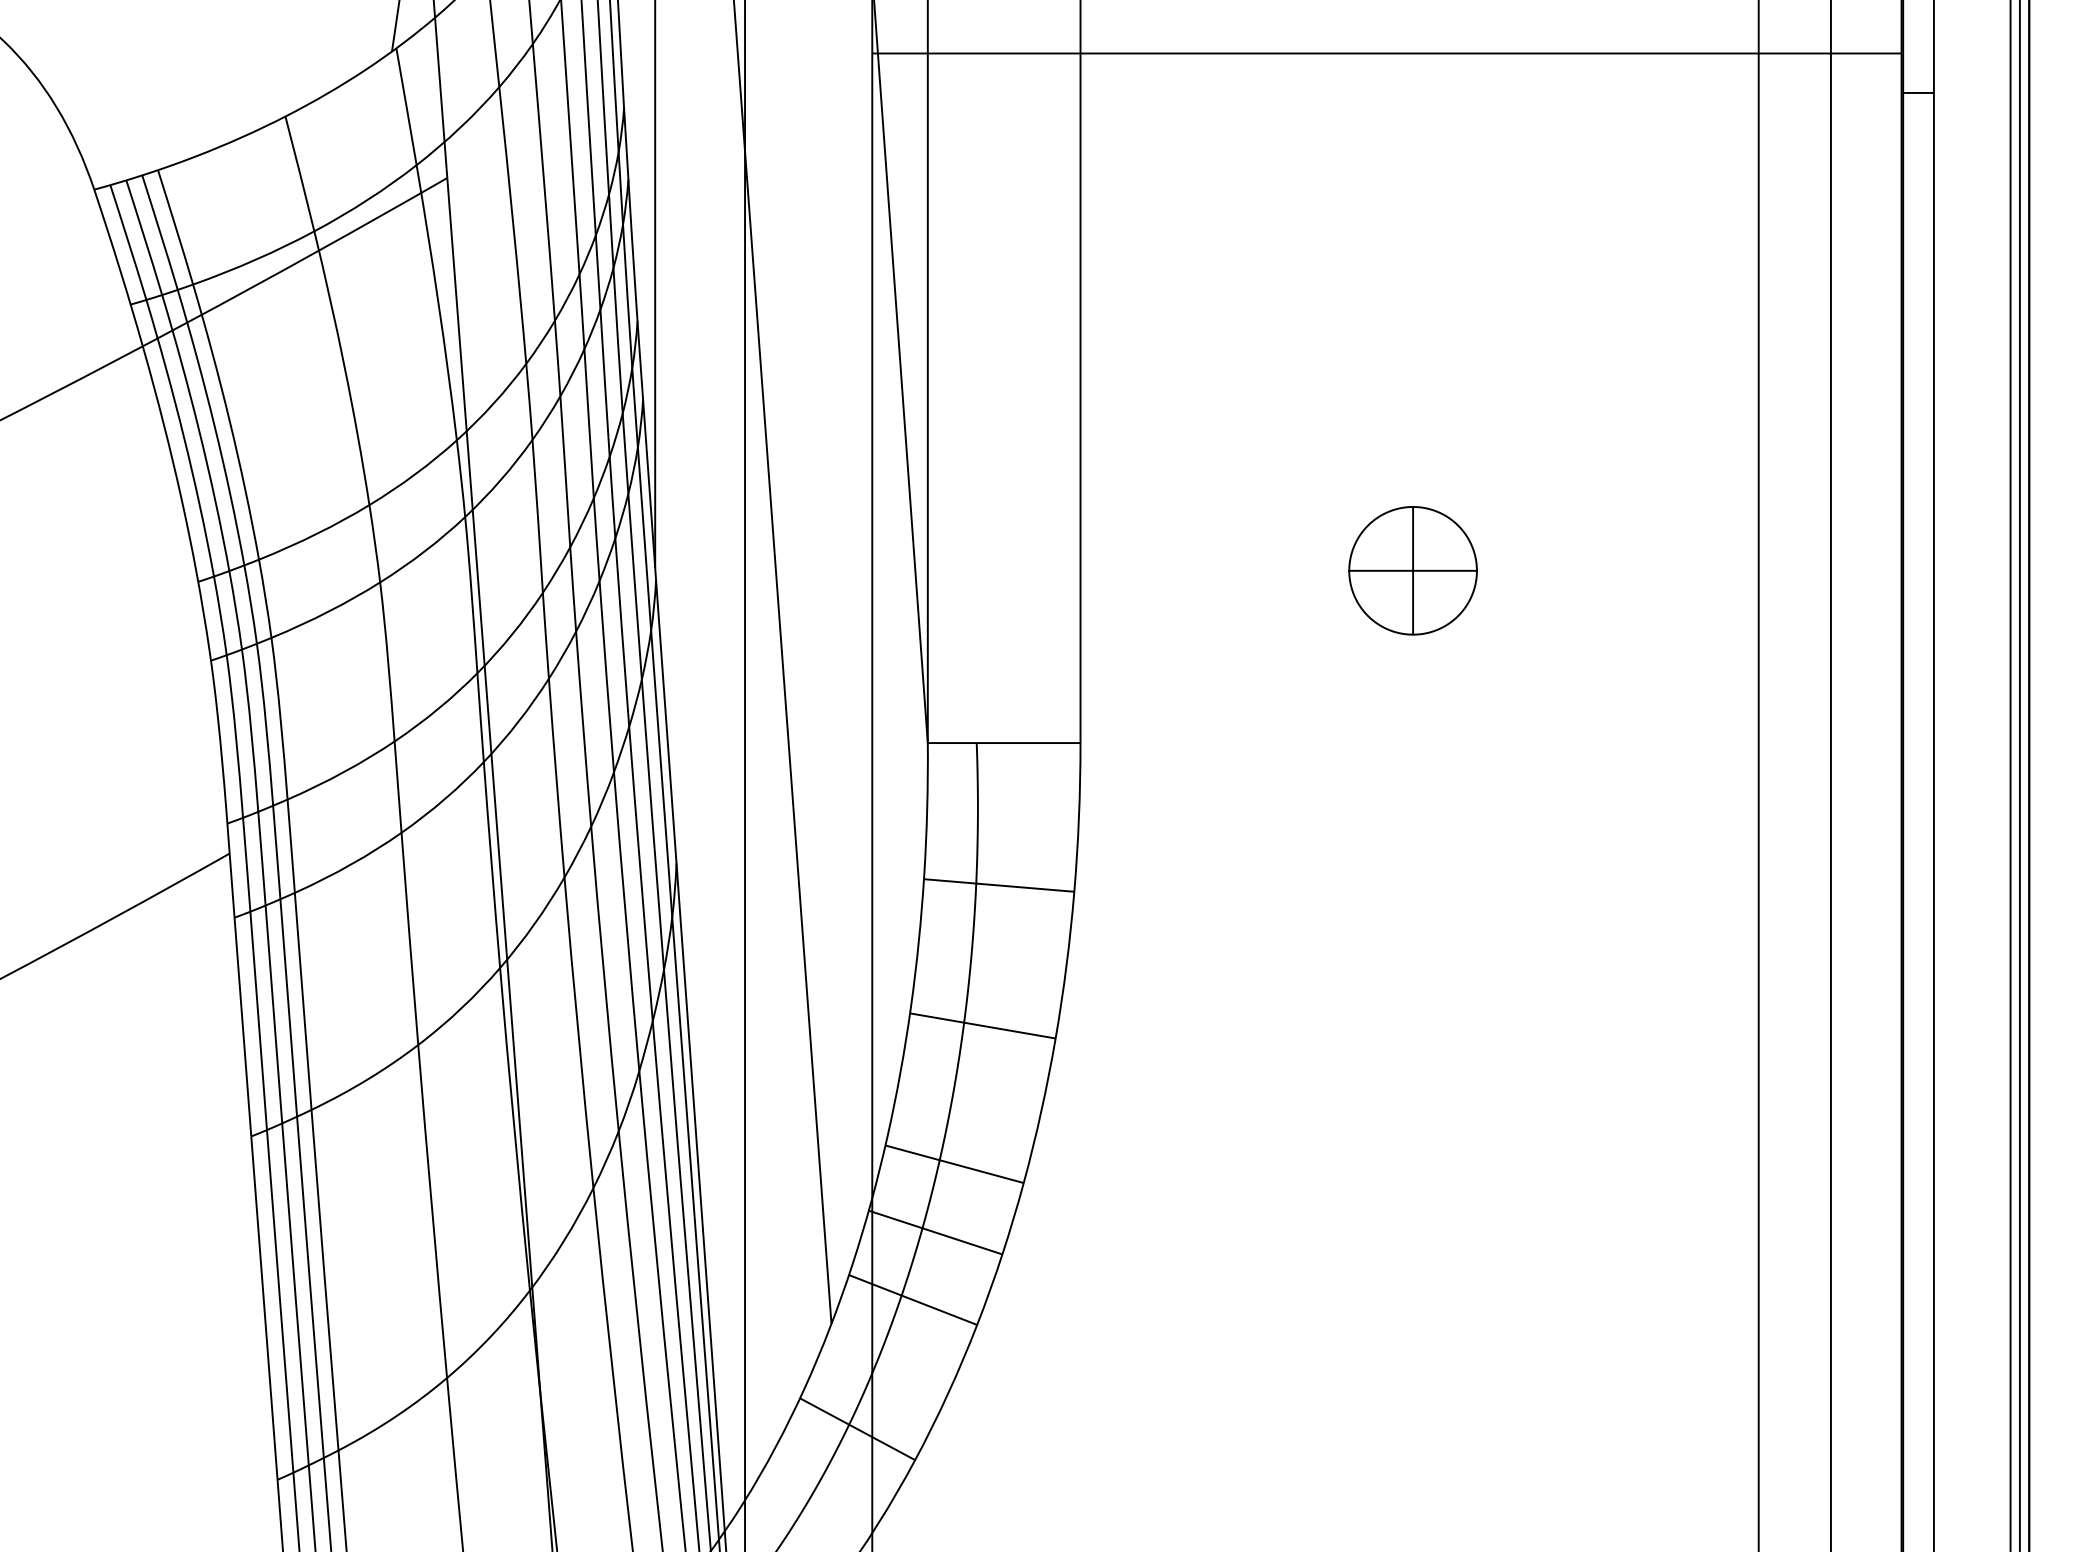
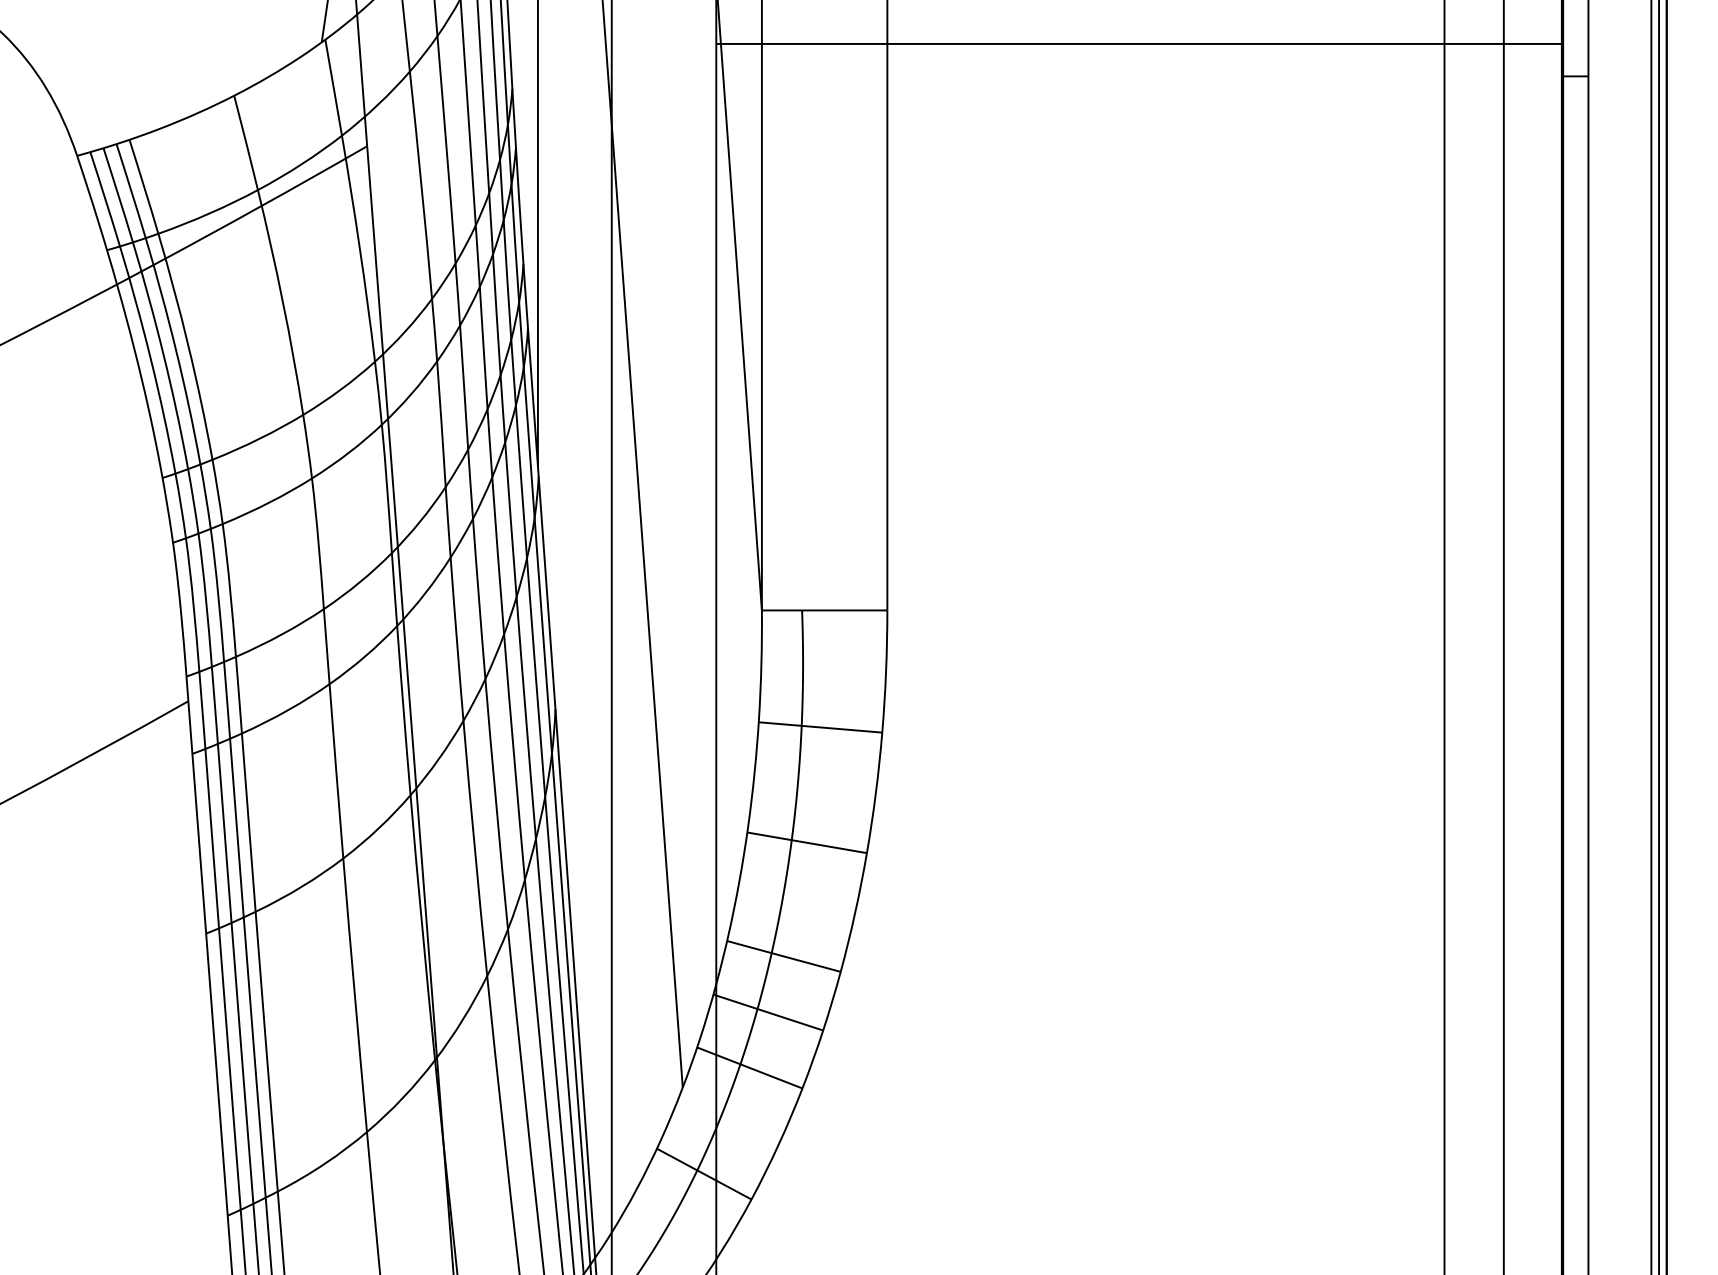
part: (1412, 570) -> (1160, 468), removed

